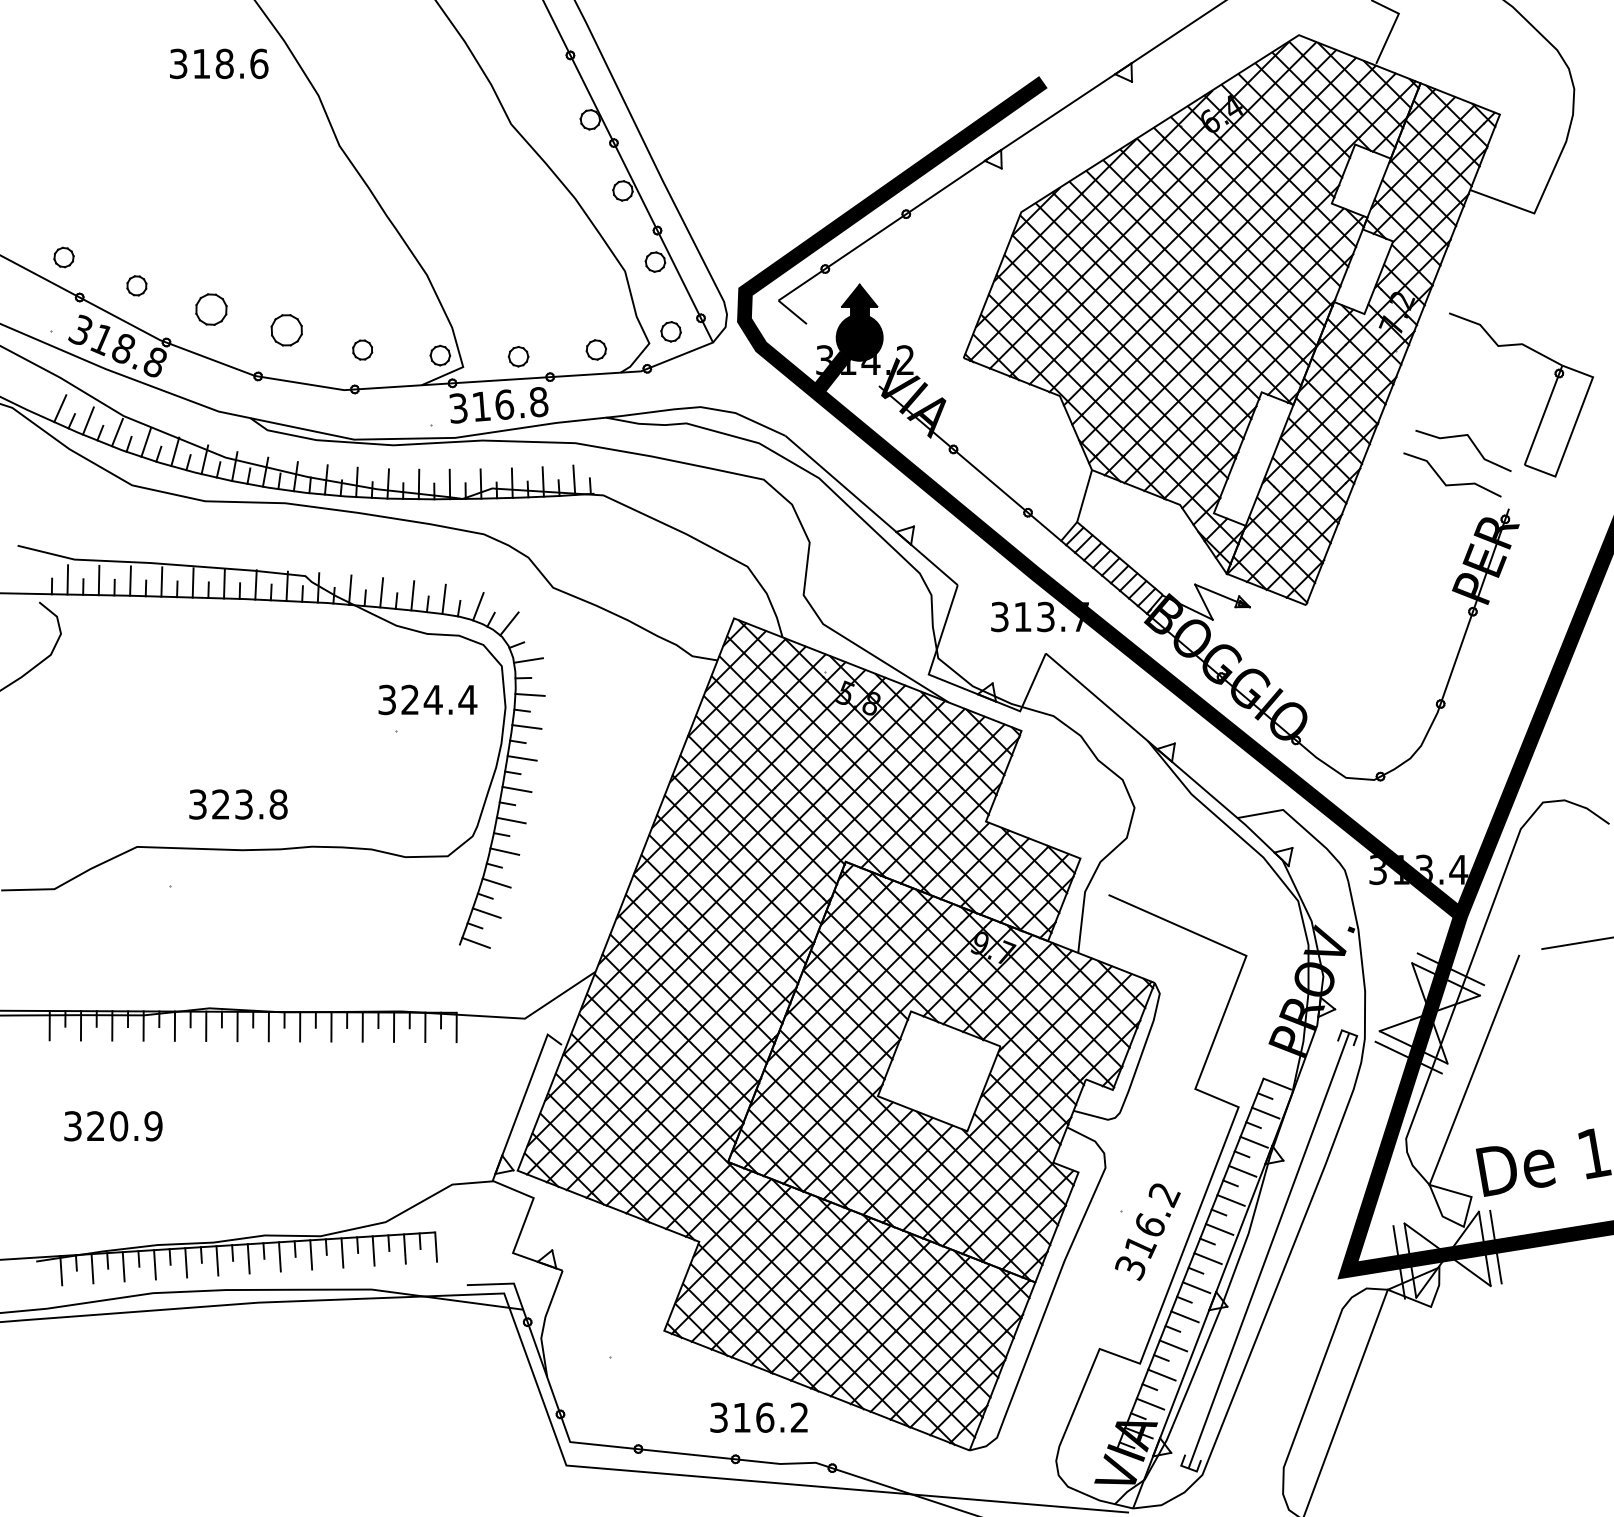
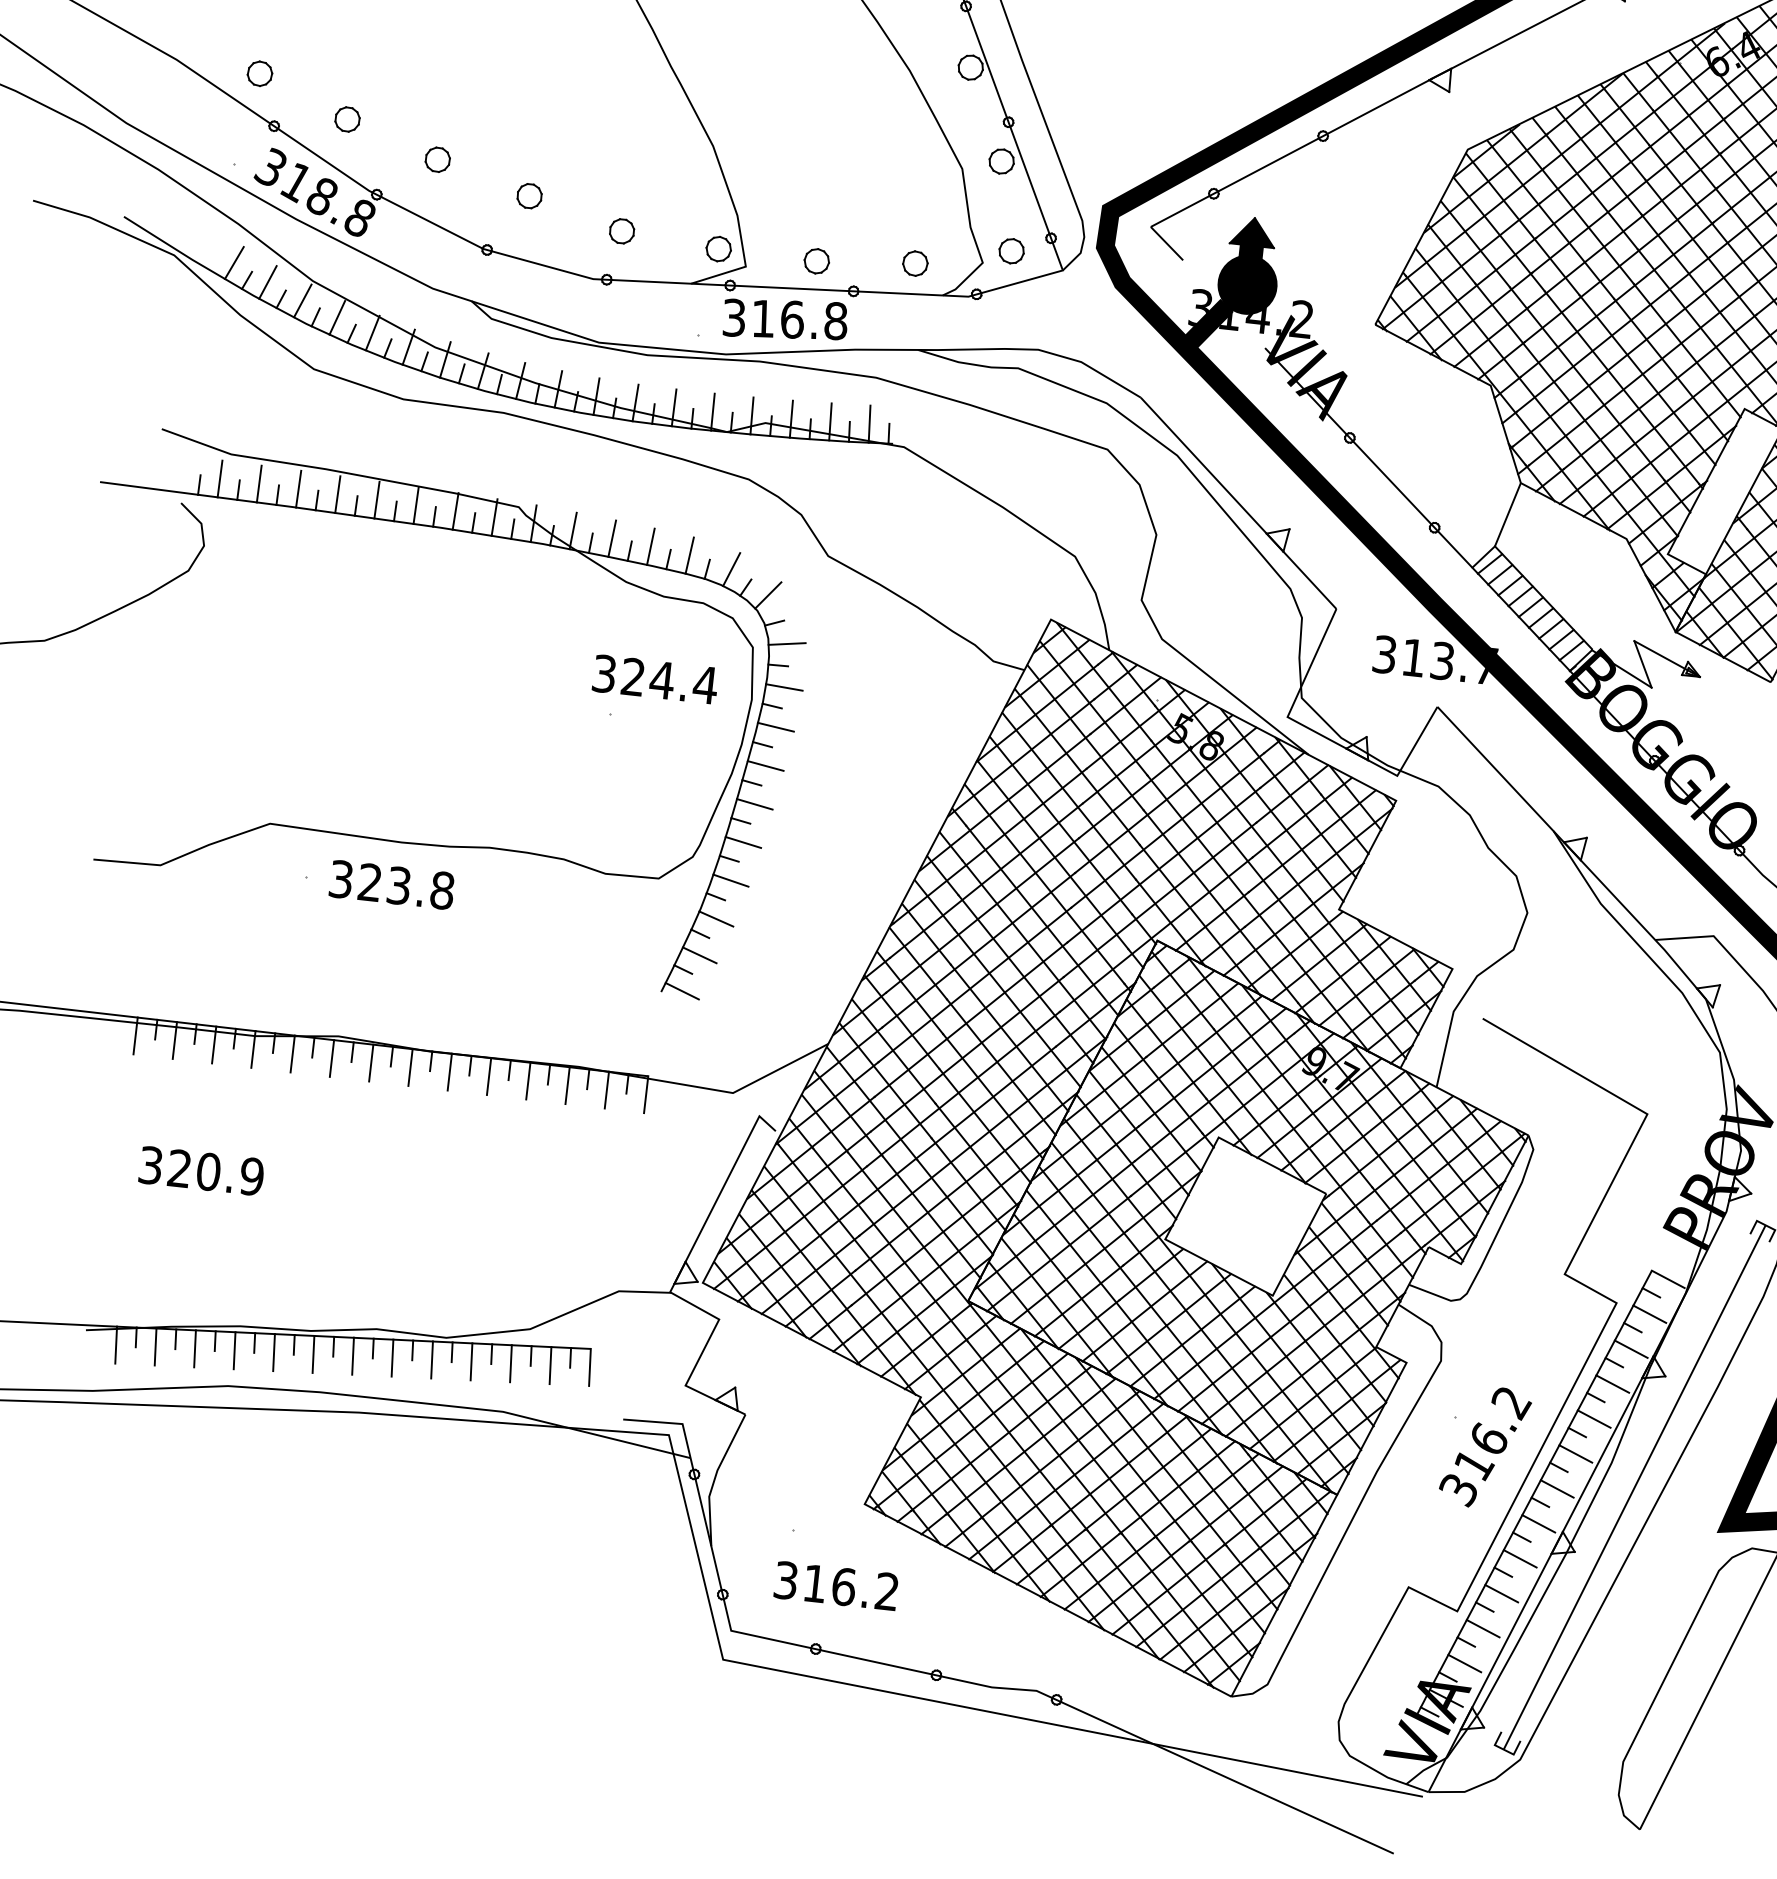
part: (211, 309) -> (437, 159), size x0.62
part: (286, 330) -> (529, 196), size x0.62
text: (238, 804) -> (392, 884), moved
text: (758, 1417) -> (835, 1585), moved

